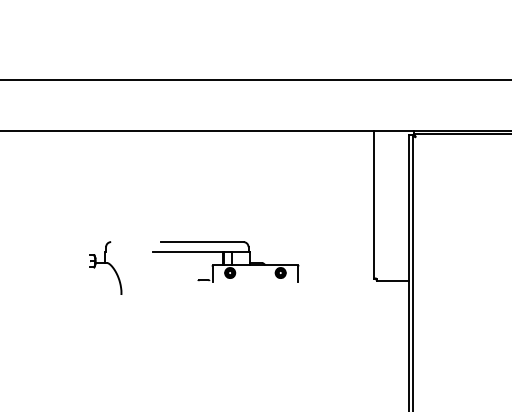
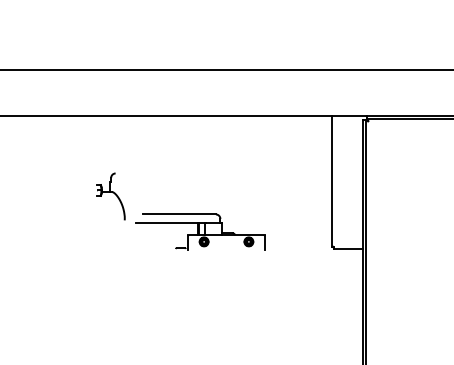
part: (105, 268) -> (110, 196), moved

